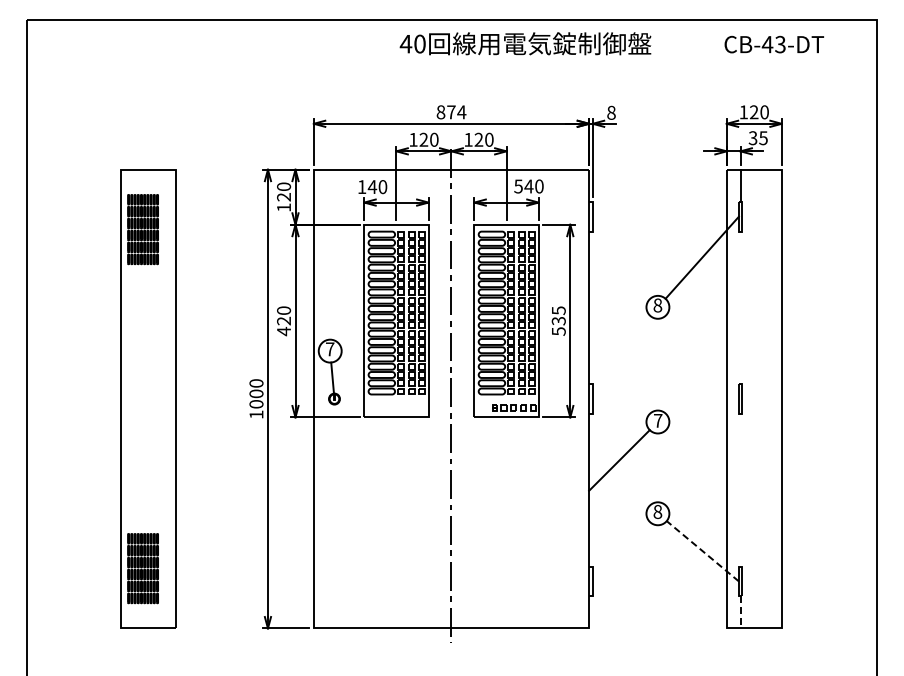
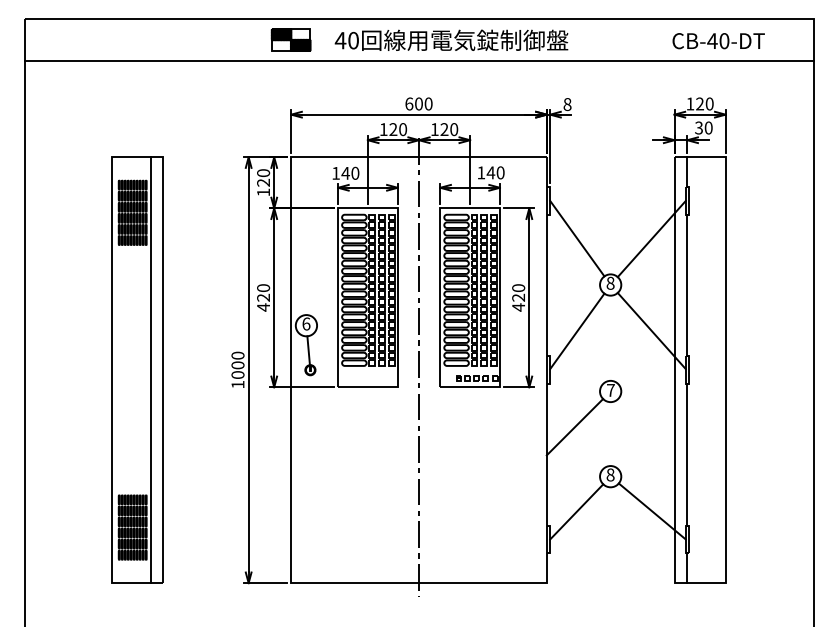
part: (313, 42) -> (290, 39), added
text: (525, 43) -> (451, 40), moved
text: (780, 44) -> (724, 41), CB-43-DT -> CB-40-DT
line: (451, 66) -> (419, 61), added
text: (451, 112) -> (419, 104), 874 -> 600
text: (763, 138) -> (708, 128), 35 -> 30
text: (518, 186) -> (481, 172), 540 -> 140
line: (621, 257) -> (576, 238), added
line: (740, 307) -> (687, 285), added
text: (558, 321) -> (518, 298), 535 -> 420
text: (330, 349) -> (306, 324), 7 -> 6
line: (621, 356) -> (576, 330), added
line: (701, 356) -> (651, 330), added
line: (162, 398) -> (150, 369), added
line: (740, 489) -> (687, 454), added
line: (702, 550) -> (652, 510), dashed -> solid
line: (620, 551) -> (575, 511), added
line: (740, 612) -> (687, 568), dashed -> solid

